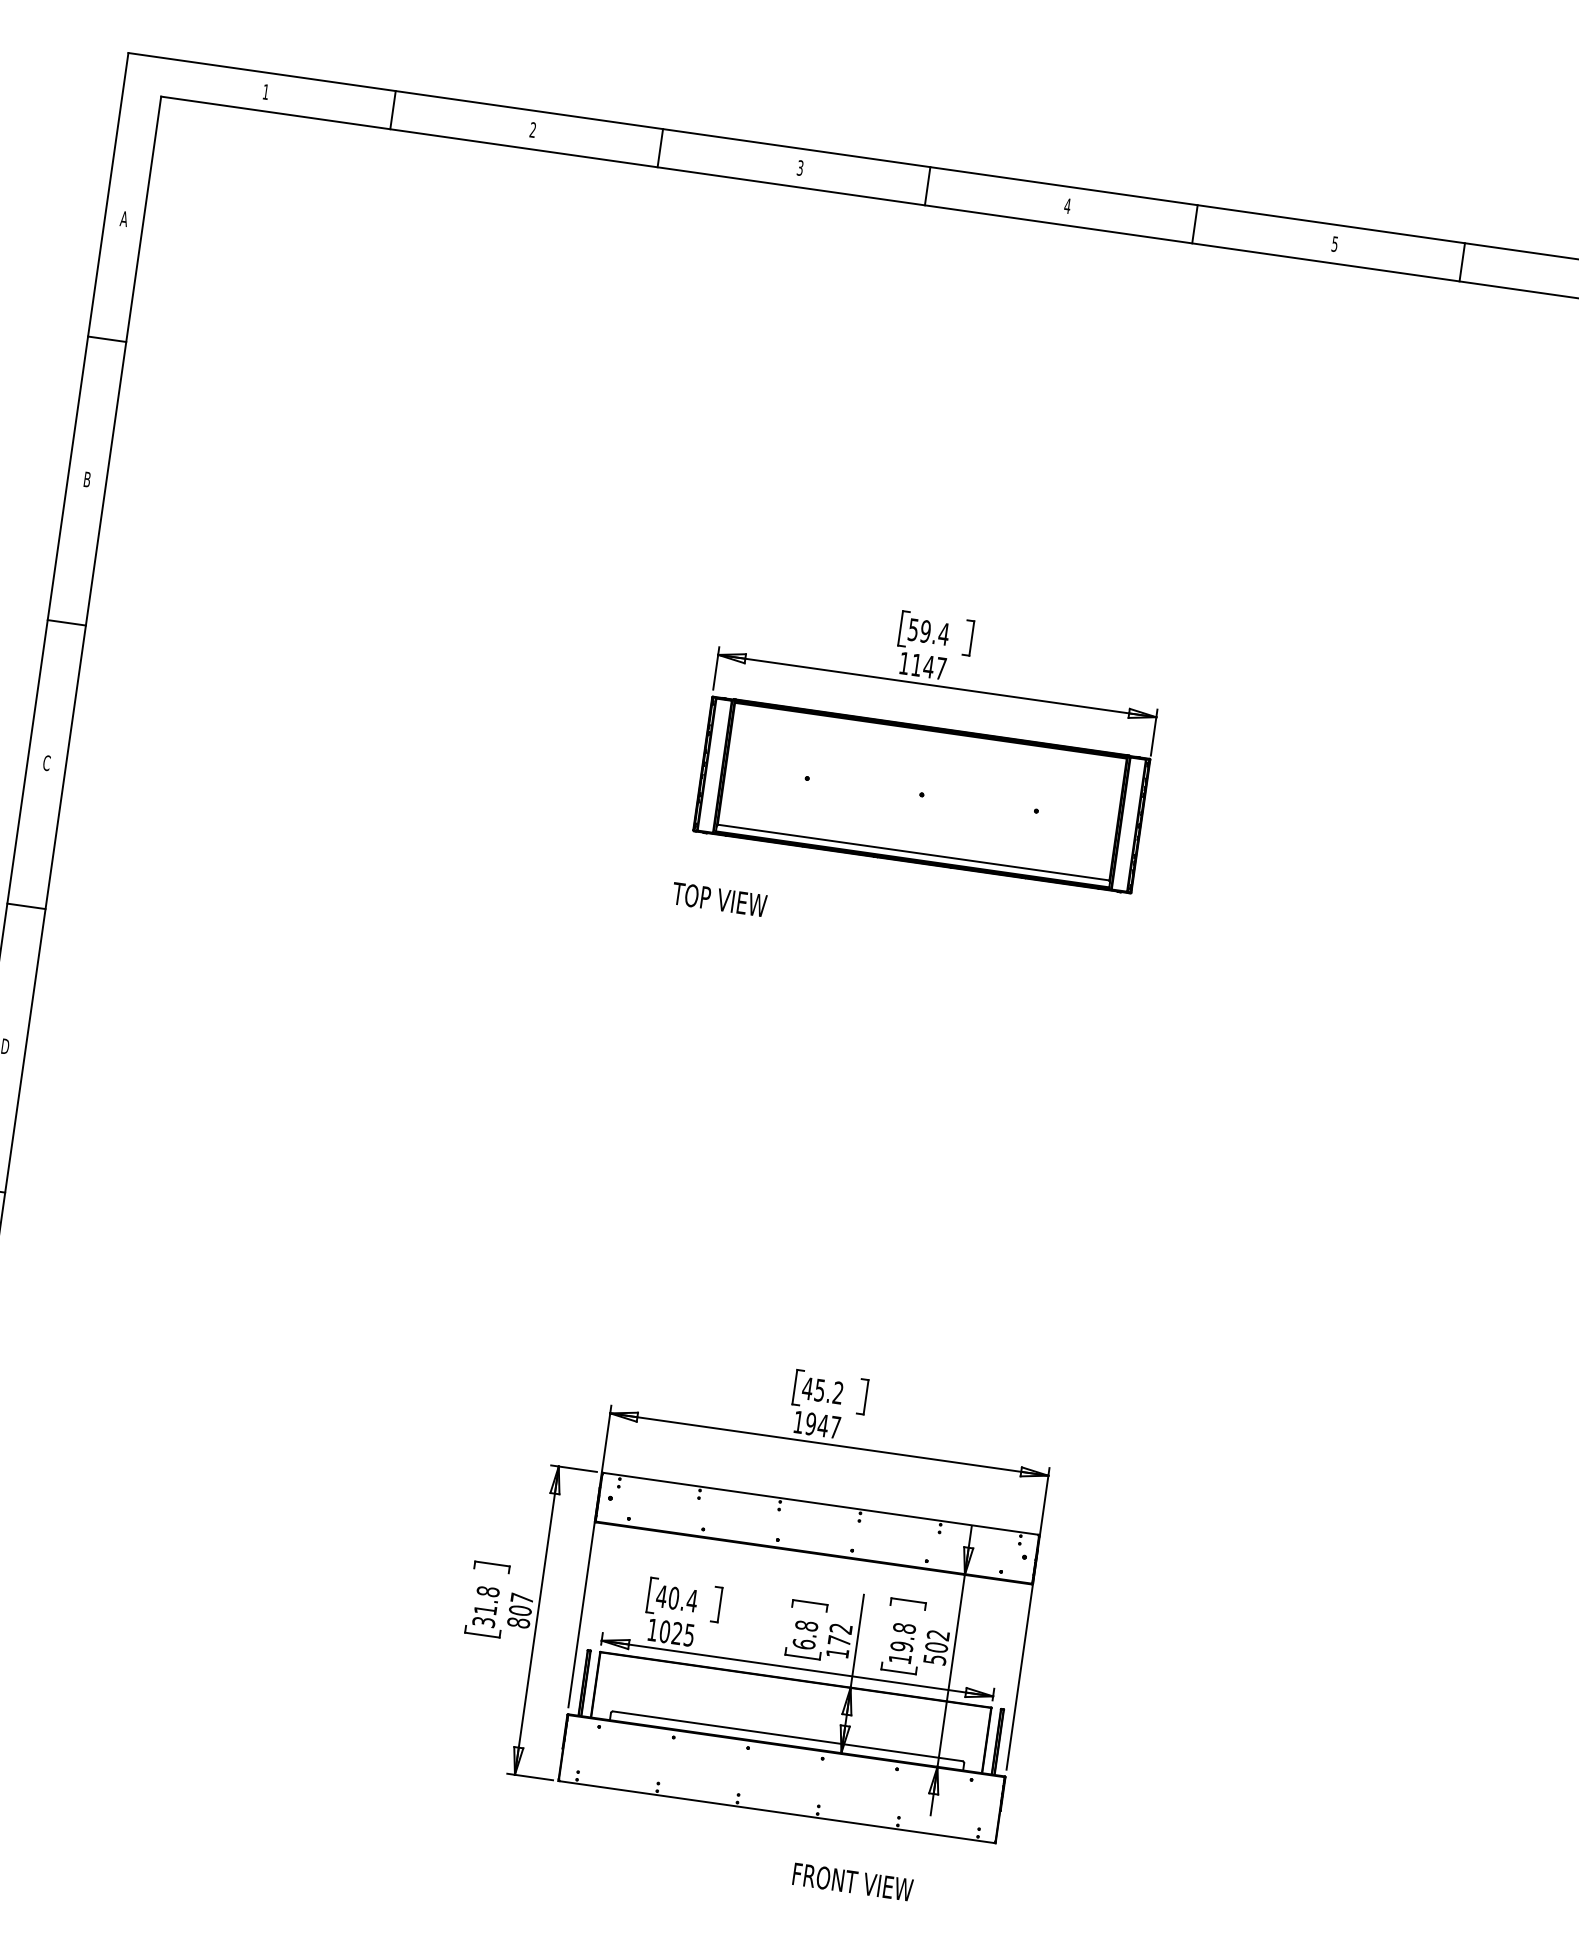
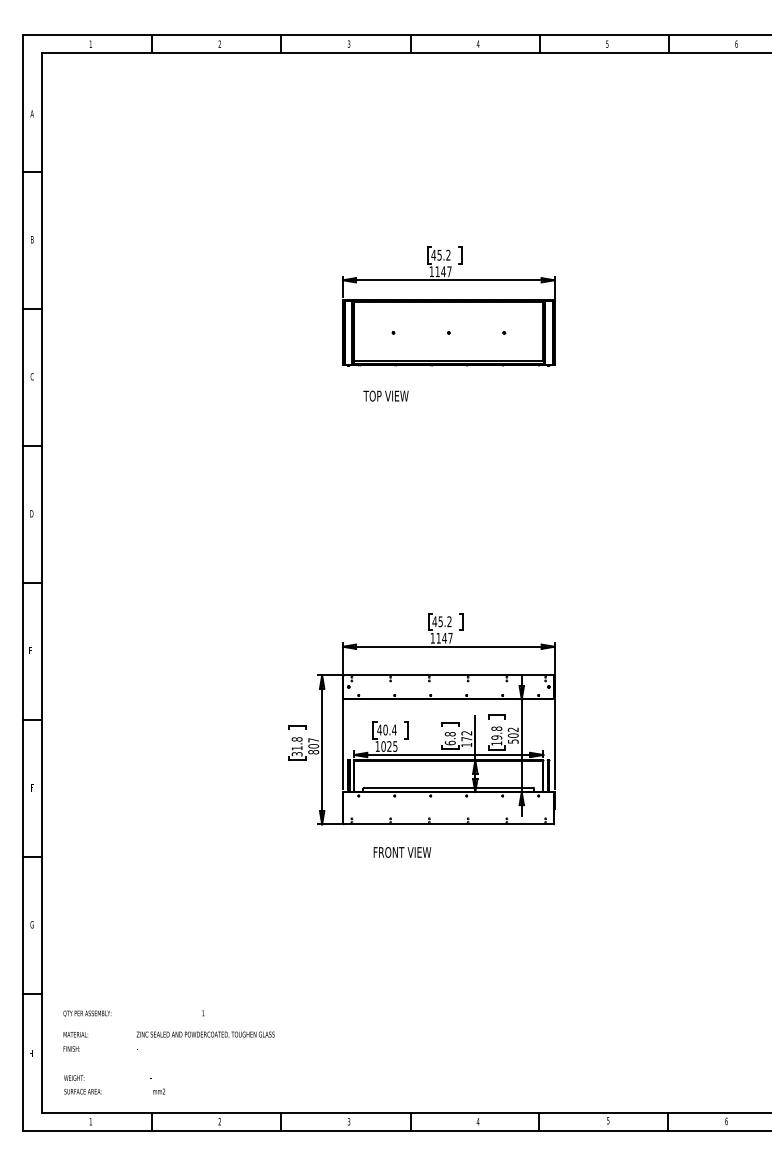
text: (927, 630) -> (440, 254), 59.4 -> 45.2
text: (718, 898) -> (385, 395), moved
text: (810, 1422) -> (438, 637), 1947 -> 1147
text: (852, 1882) -> (402, 852), moved

